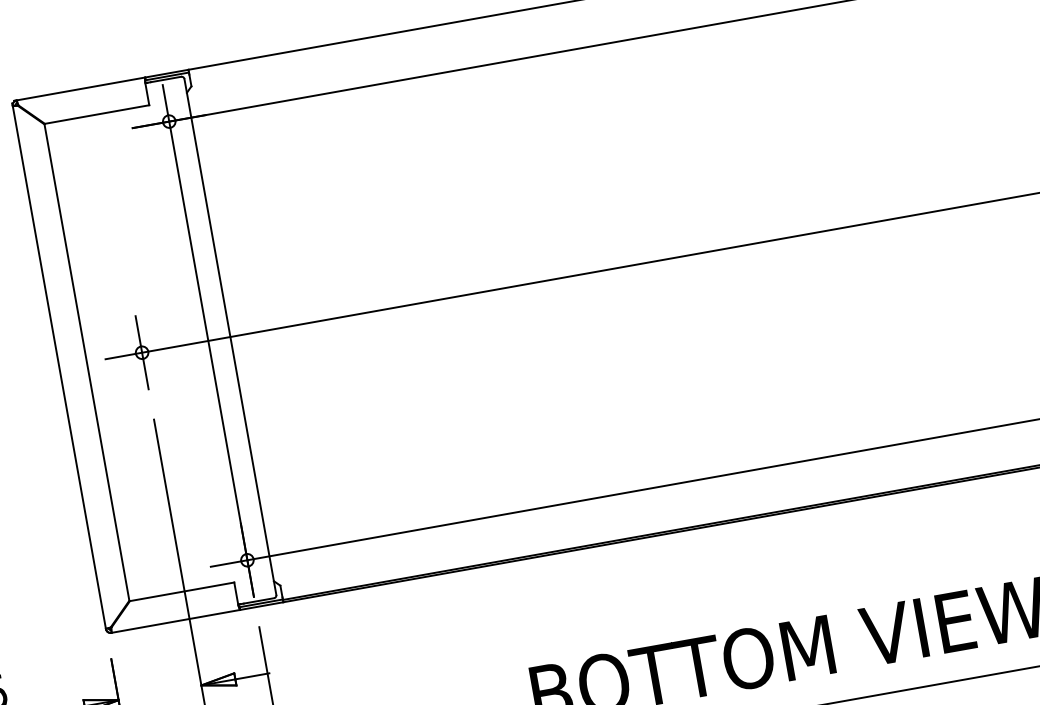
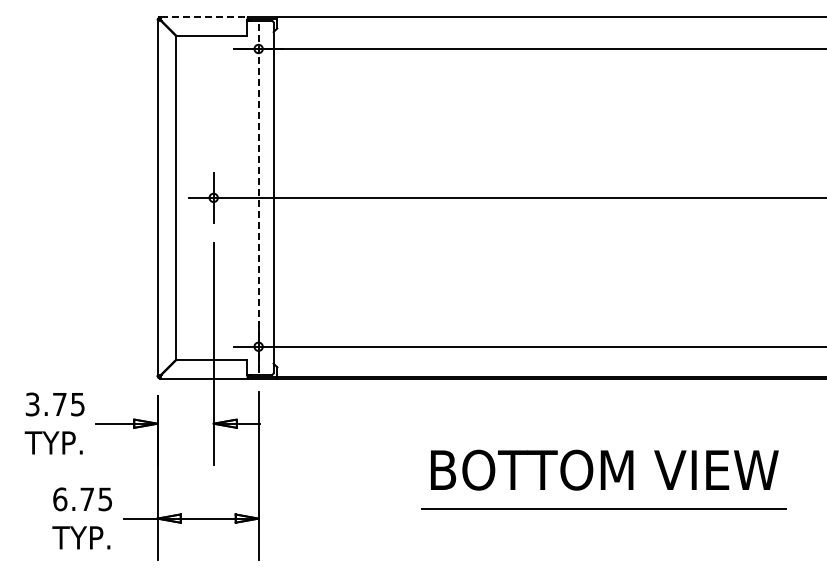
line: (81, 89) -> (204, 17), solid -> dashed
line: (208, 340) -> (258, 197), solid -> dashed

